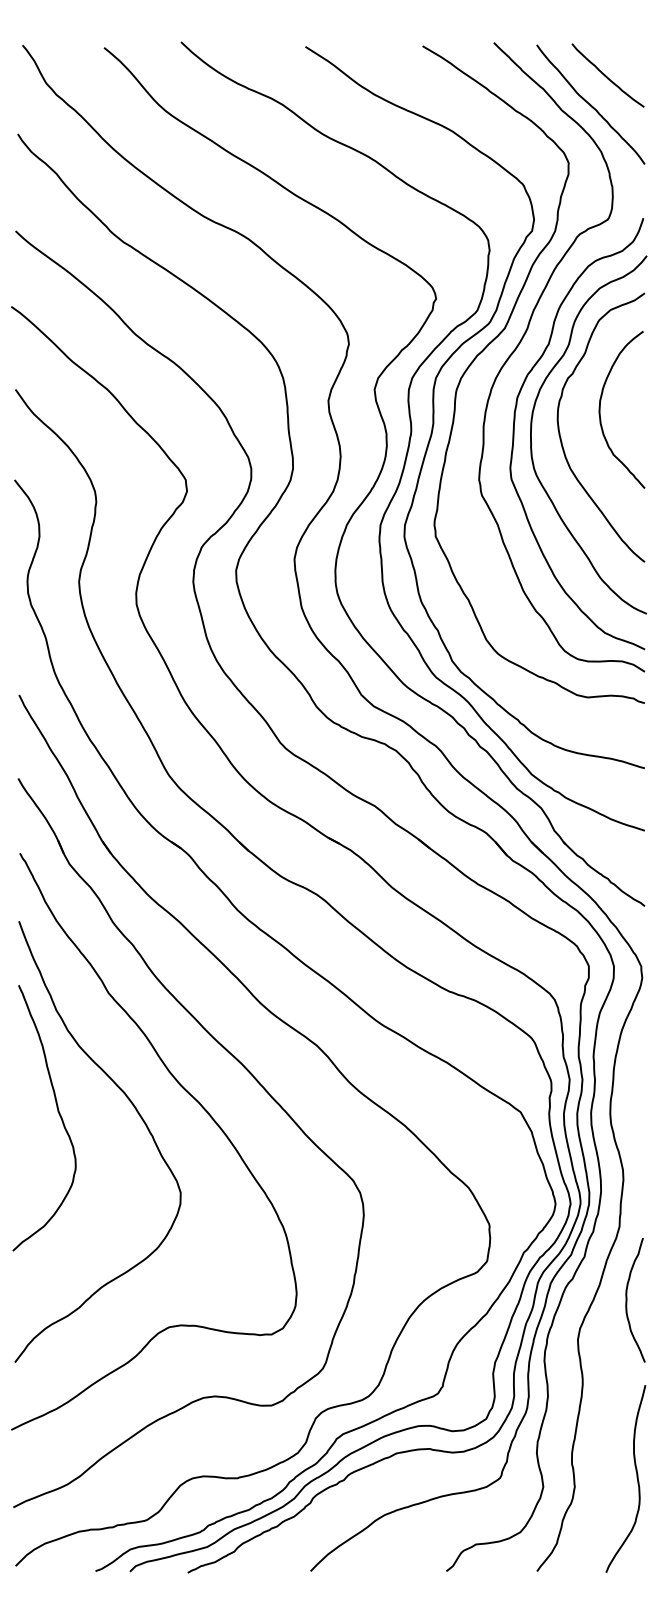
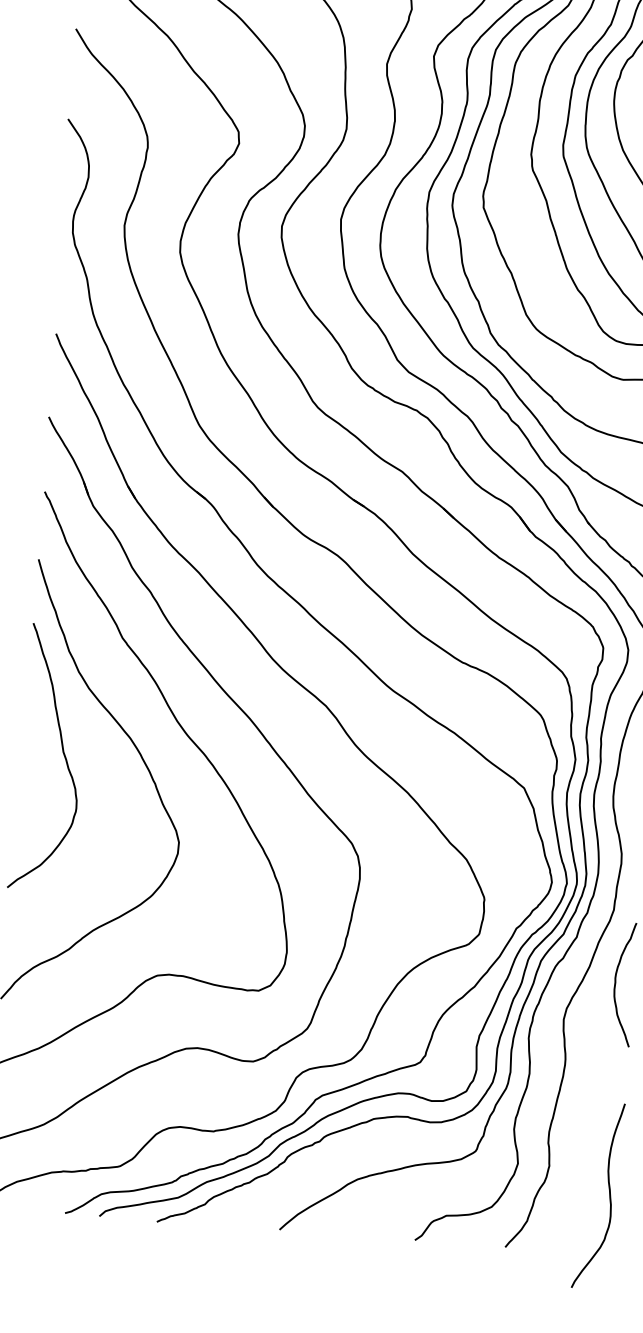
curve: (636, 1478) -> (608, 1196), moved

